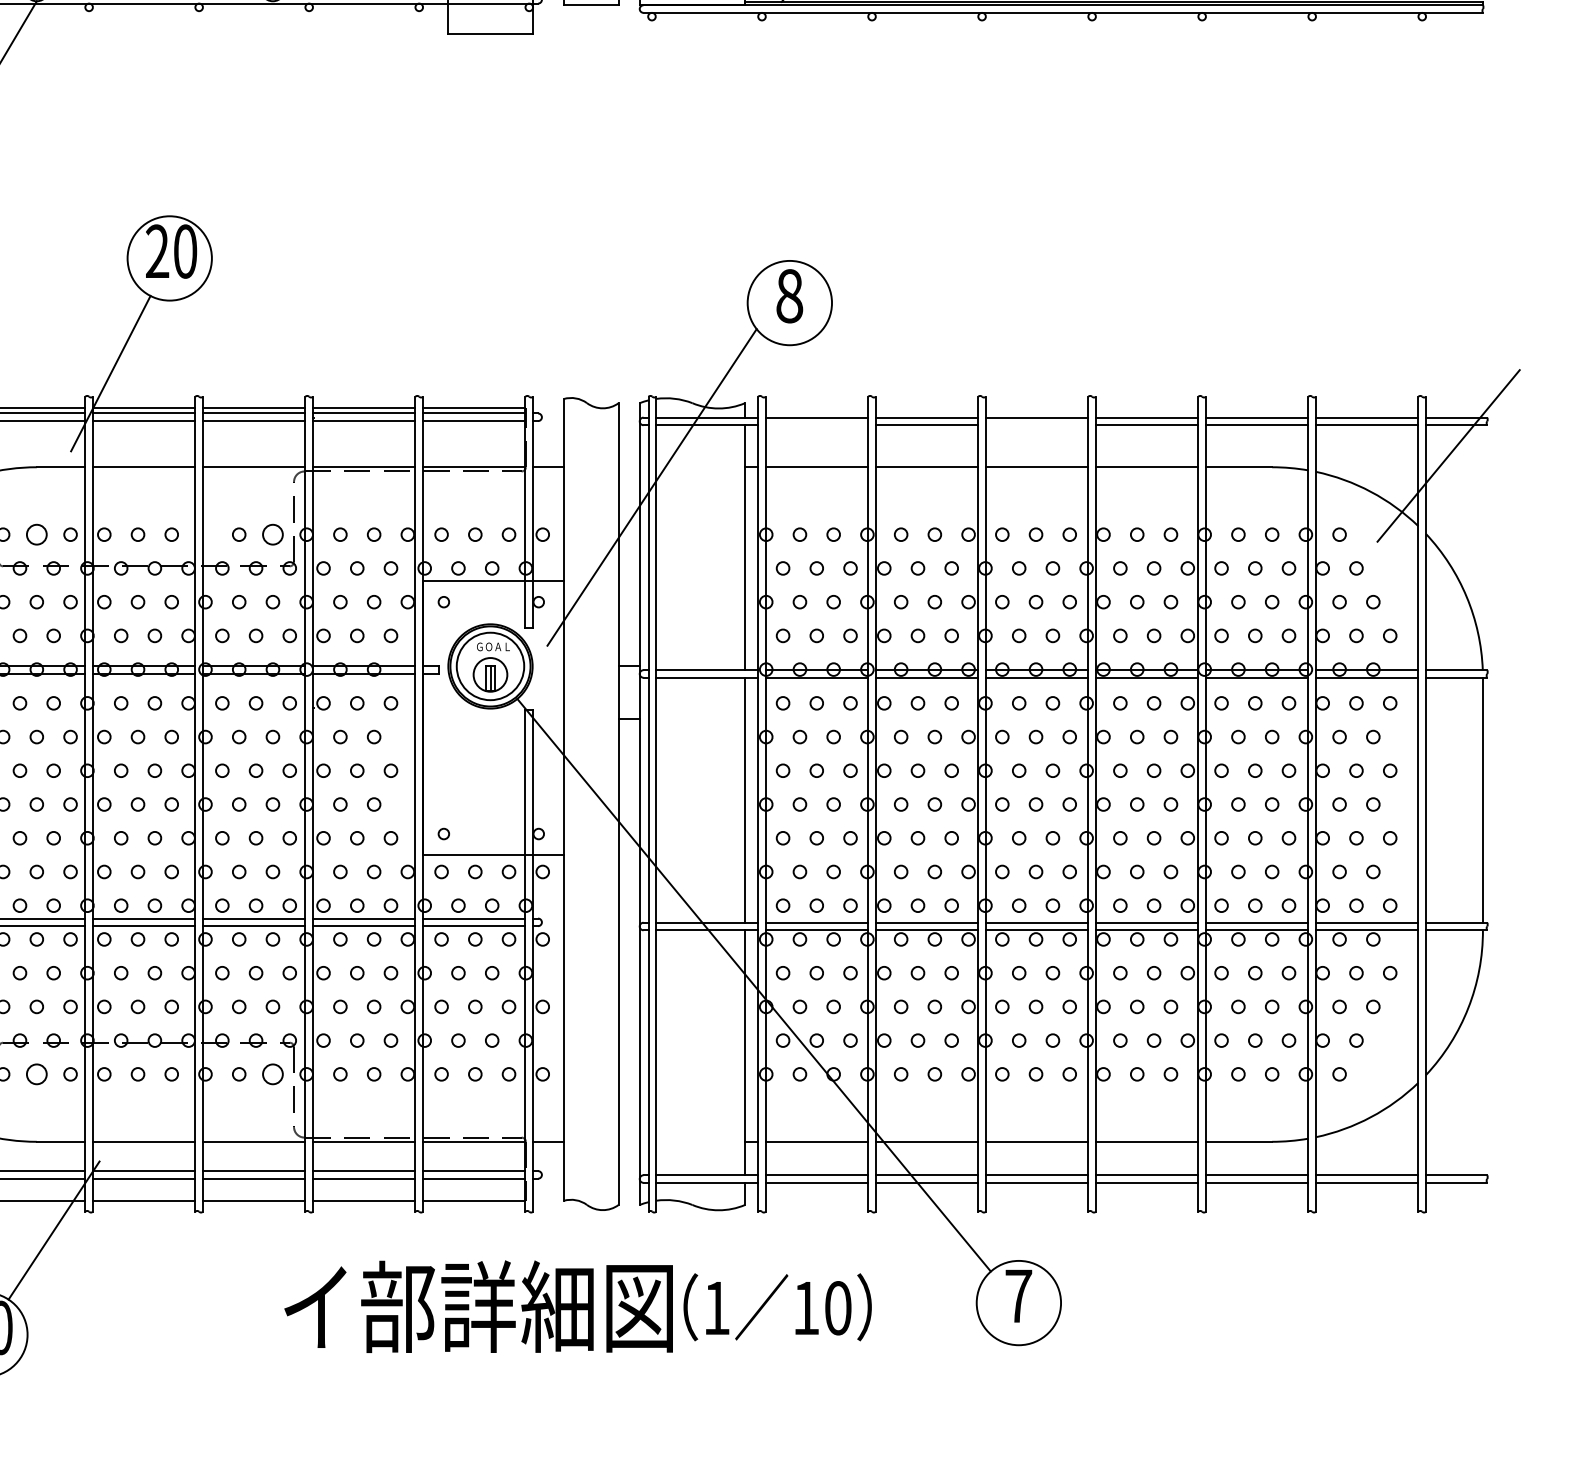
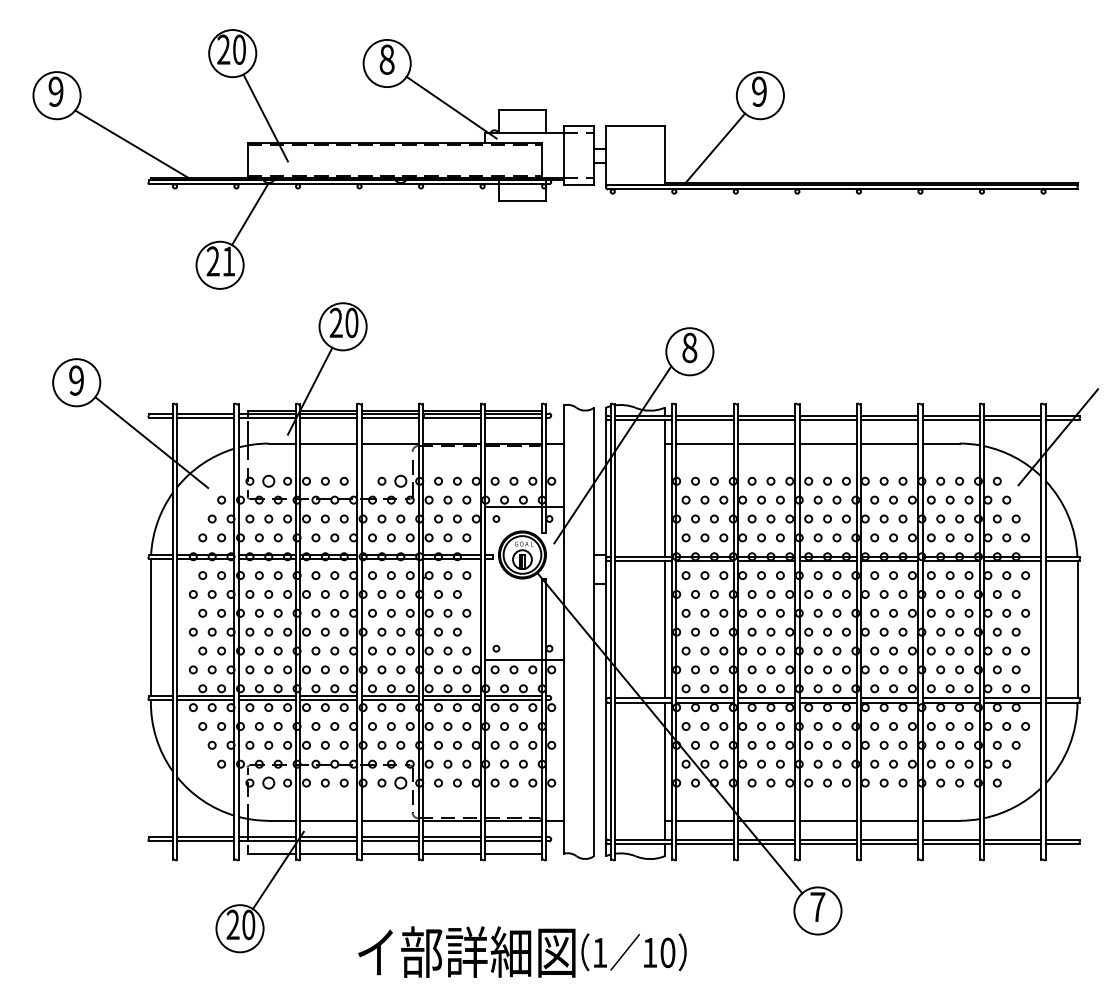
line: (815, 425) -> (704, 420), added
line: (1035, 425) -> (827, 420), added
text: (578, 1305) -> (522, 951), moved

